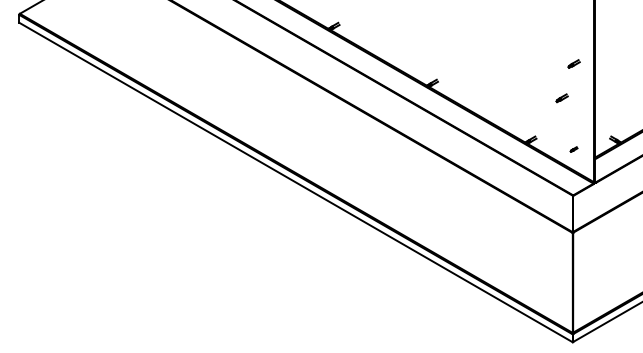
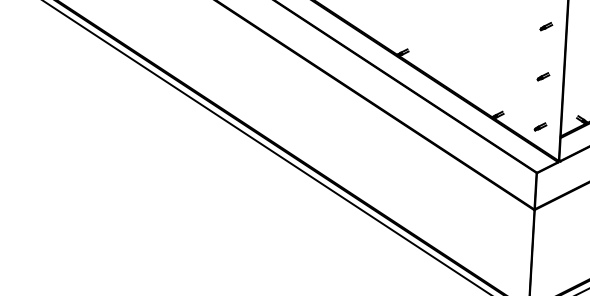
part: (573, 63) -> (545, 26), moved
part: (561, 98) -> (542, 76), moved
part: (573, 149) -> (539, 126), size x1.67

